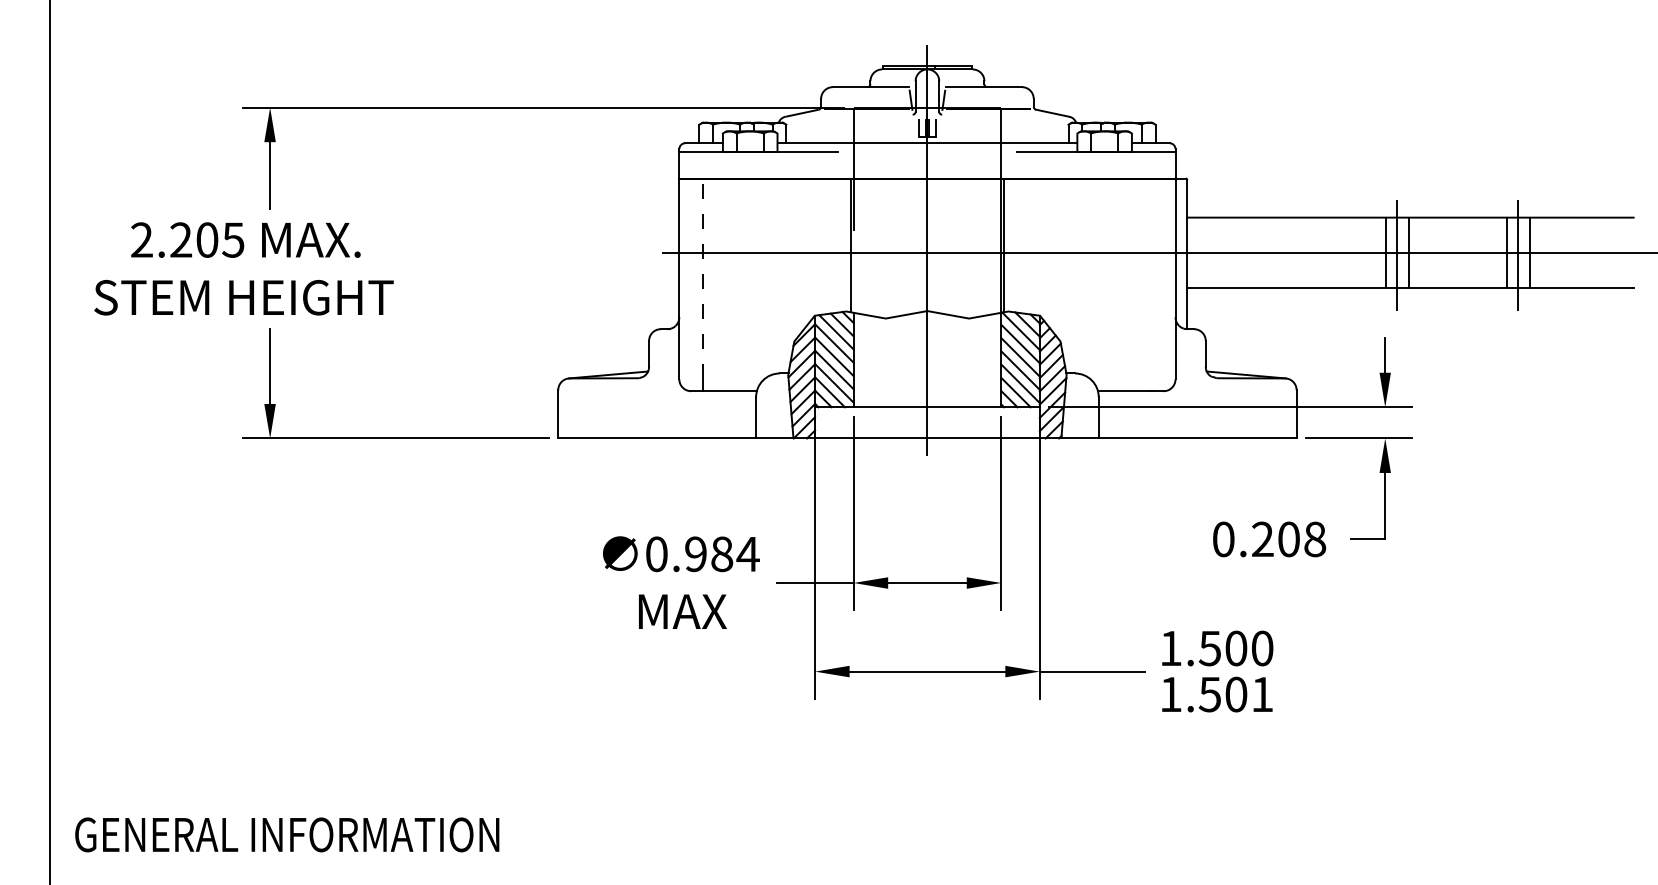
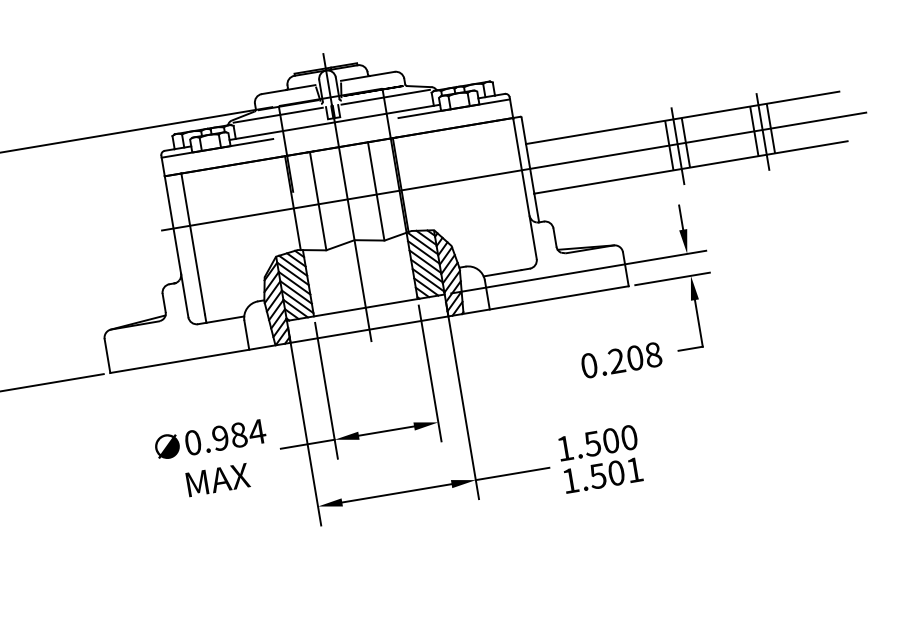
line: (850, 120) -> (278, 115), added
line: (1003, 120) -> (385, 97), added
line: (886, 248) -> (318, 201), added
line: (968, 248) -> (376, 191), added
line: (702, 278) -> (192, 243), dashed -> solid

